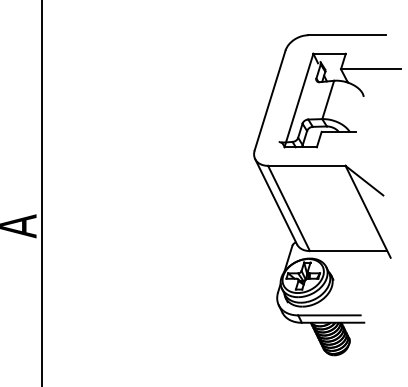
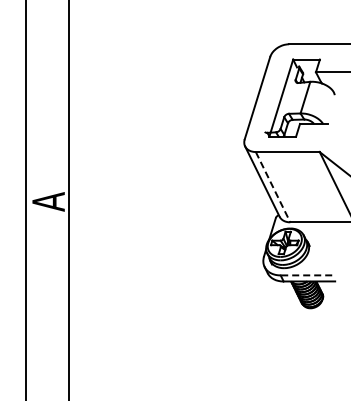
line: (289, 208) -> (273, 187), solid -> dashed
line: (329, 315) -> (306, 275), solid -> dashed

